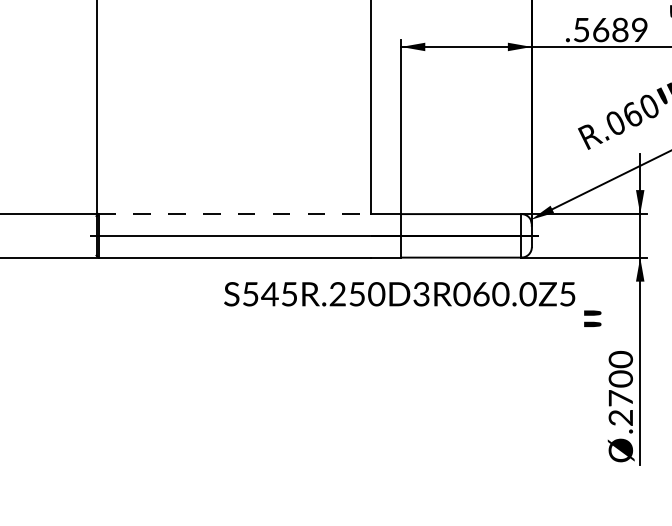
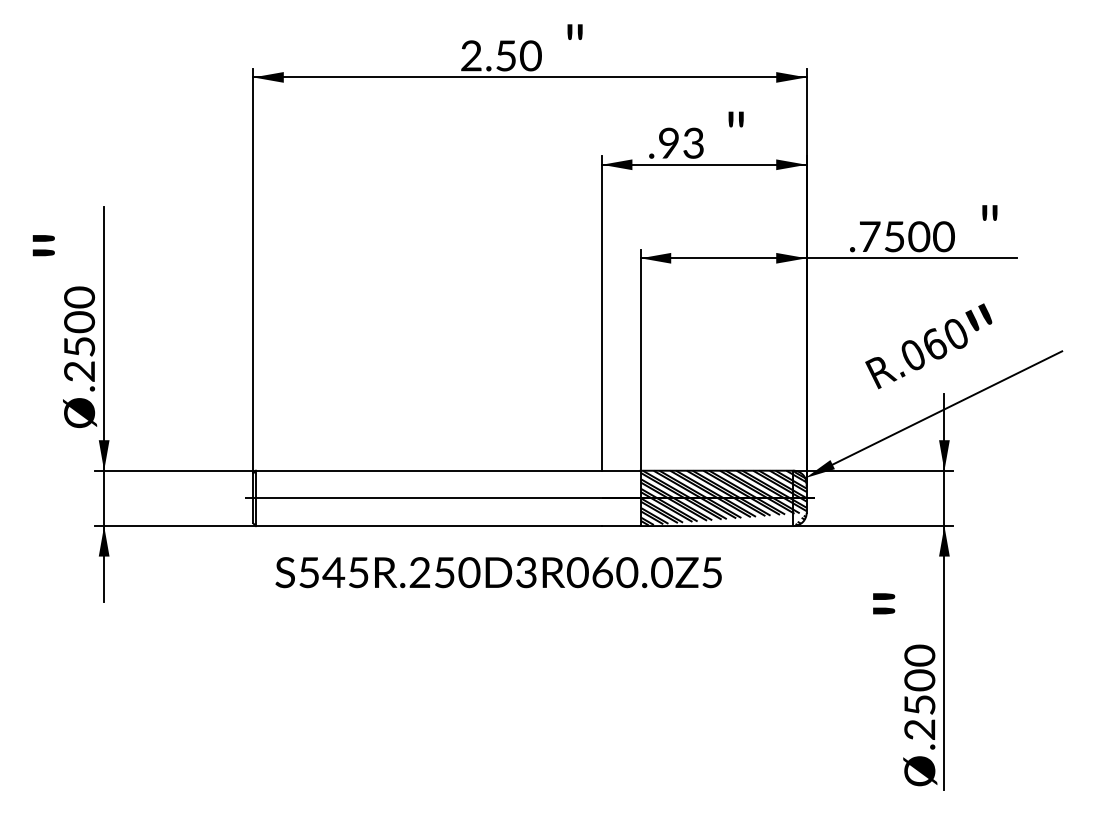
text: (610, 29) -> (906, 236), .5689 -> .7500
line: (234, 213) -> (428, 470), dashed -> solid
hatch: (466, 235) -> (723, 497), added
text: (399, 294) -> (498, 572), moved
text: (620, 398) -> (919, 704), .2700 -> .2500

